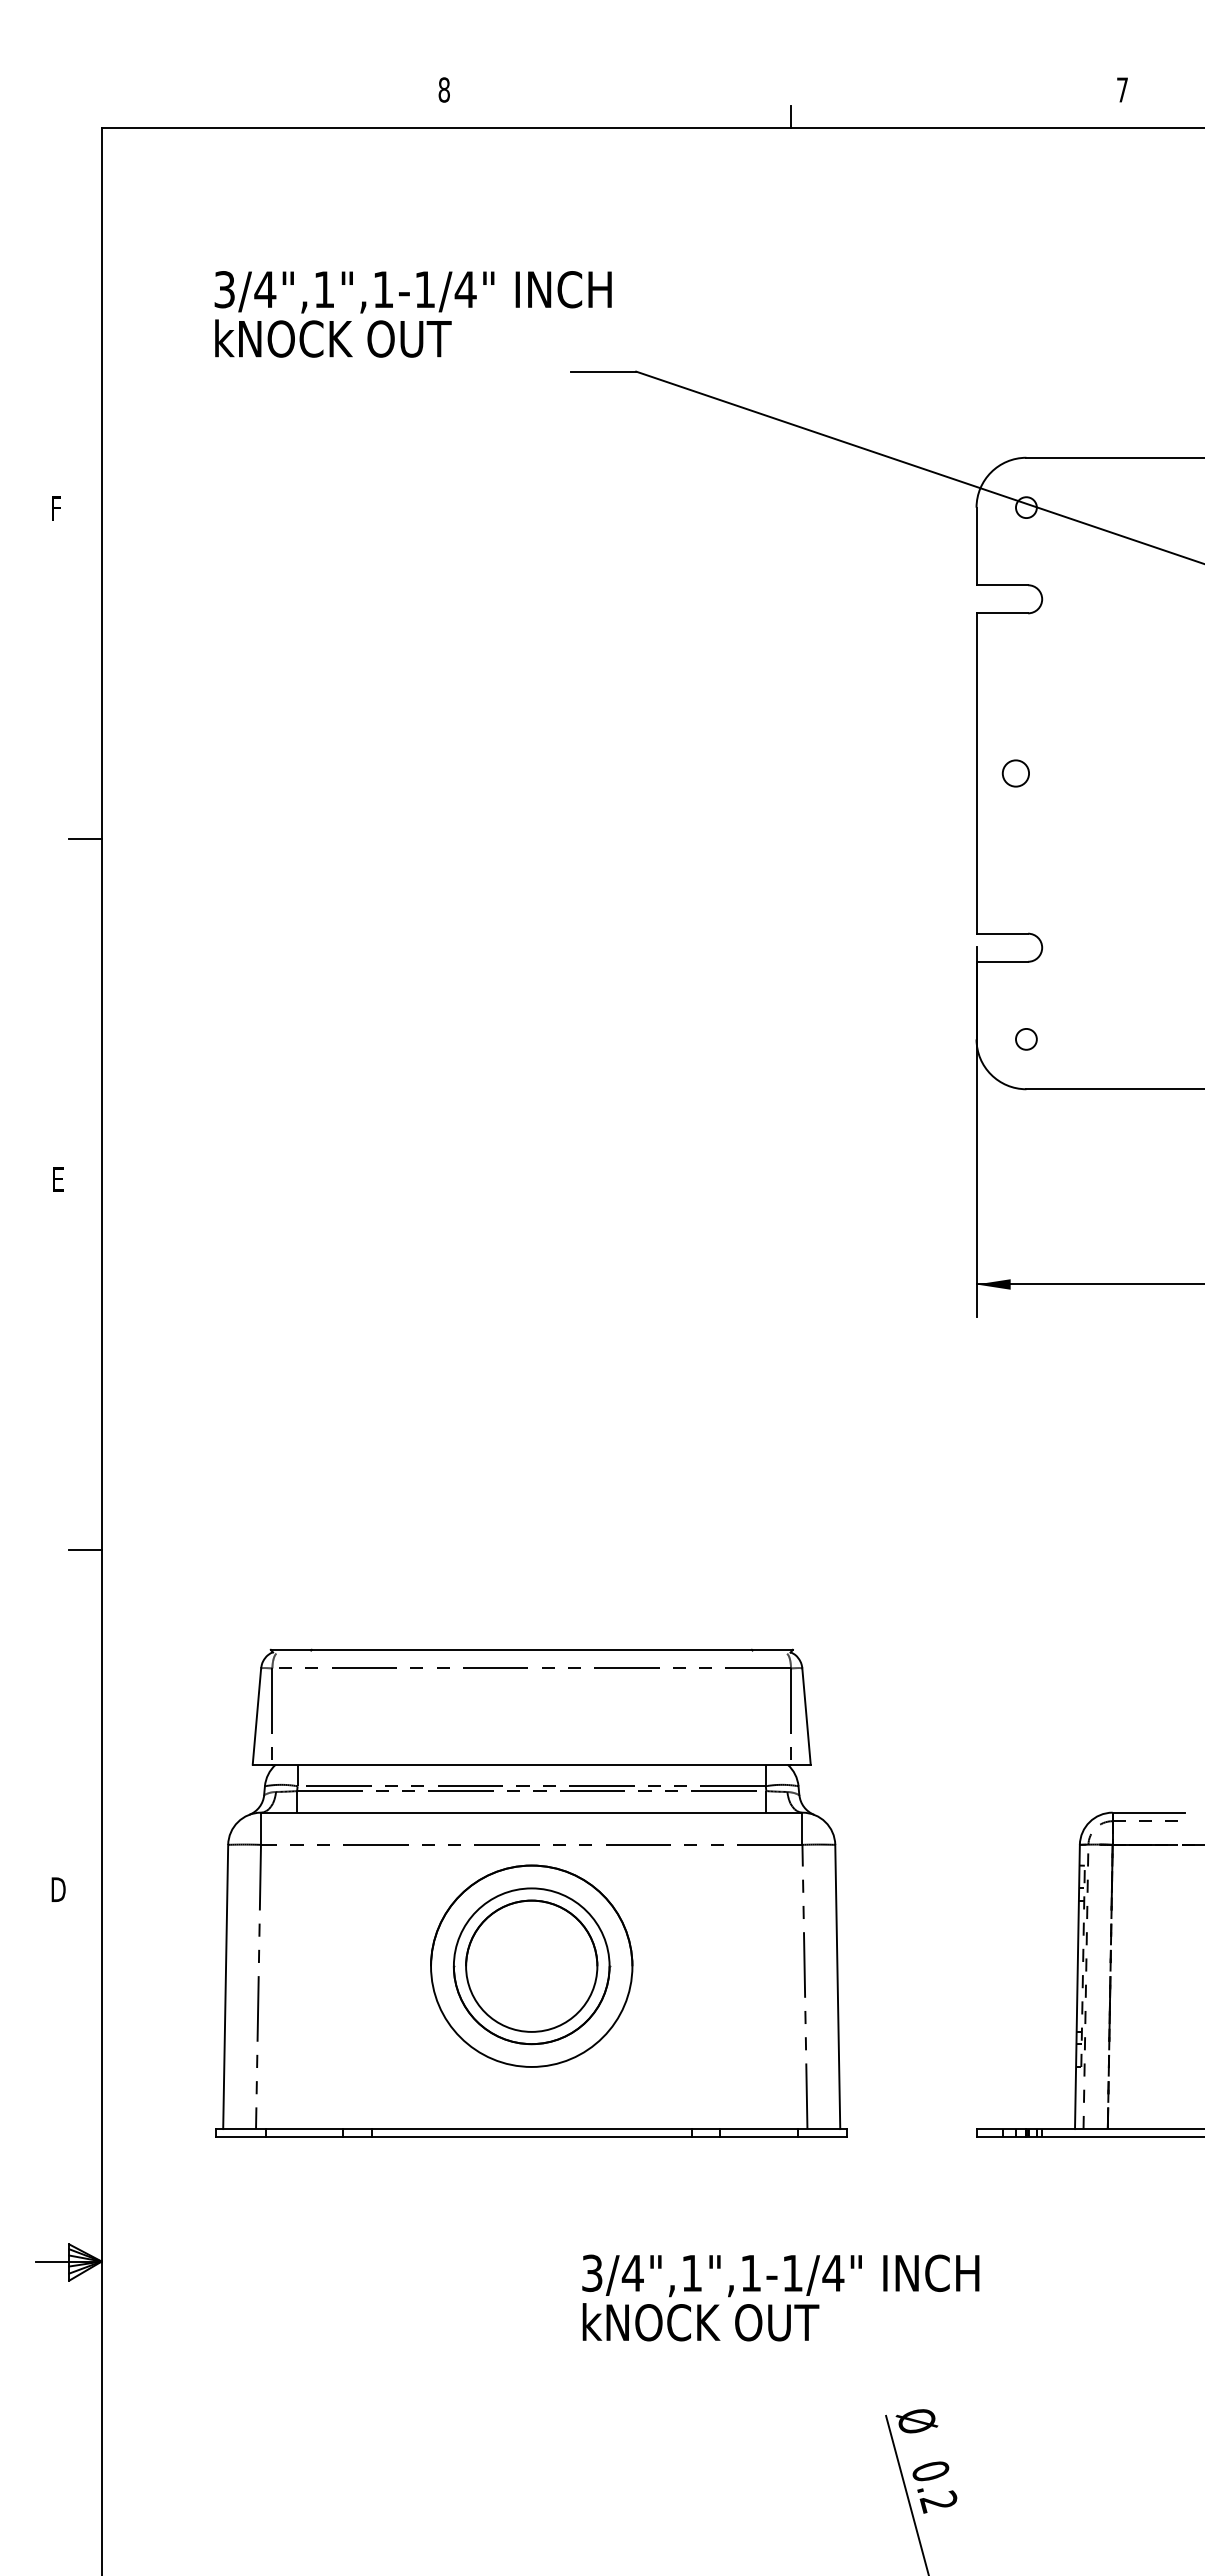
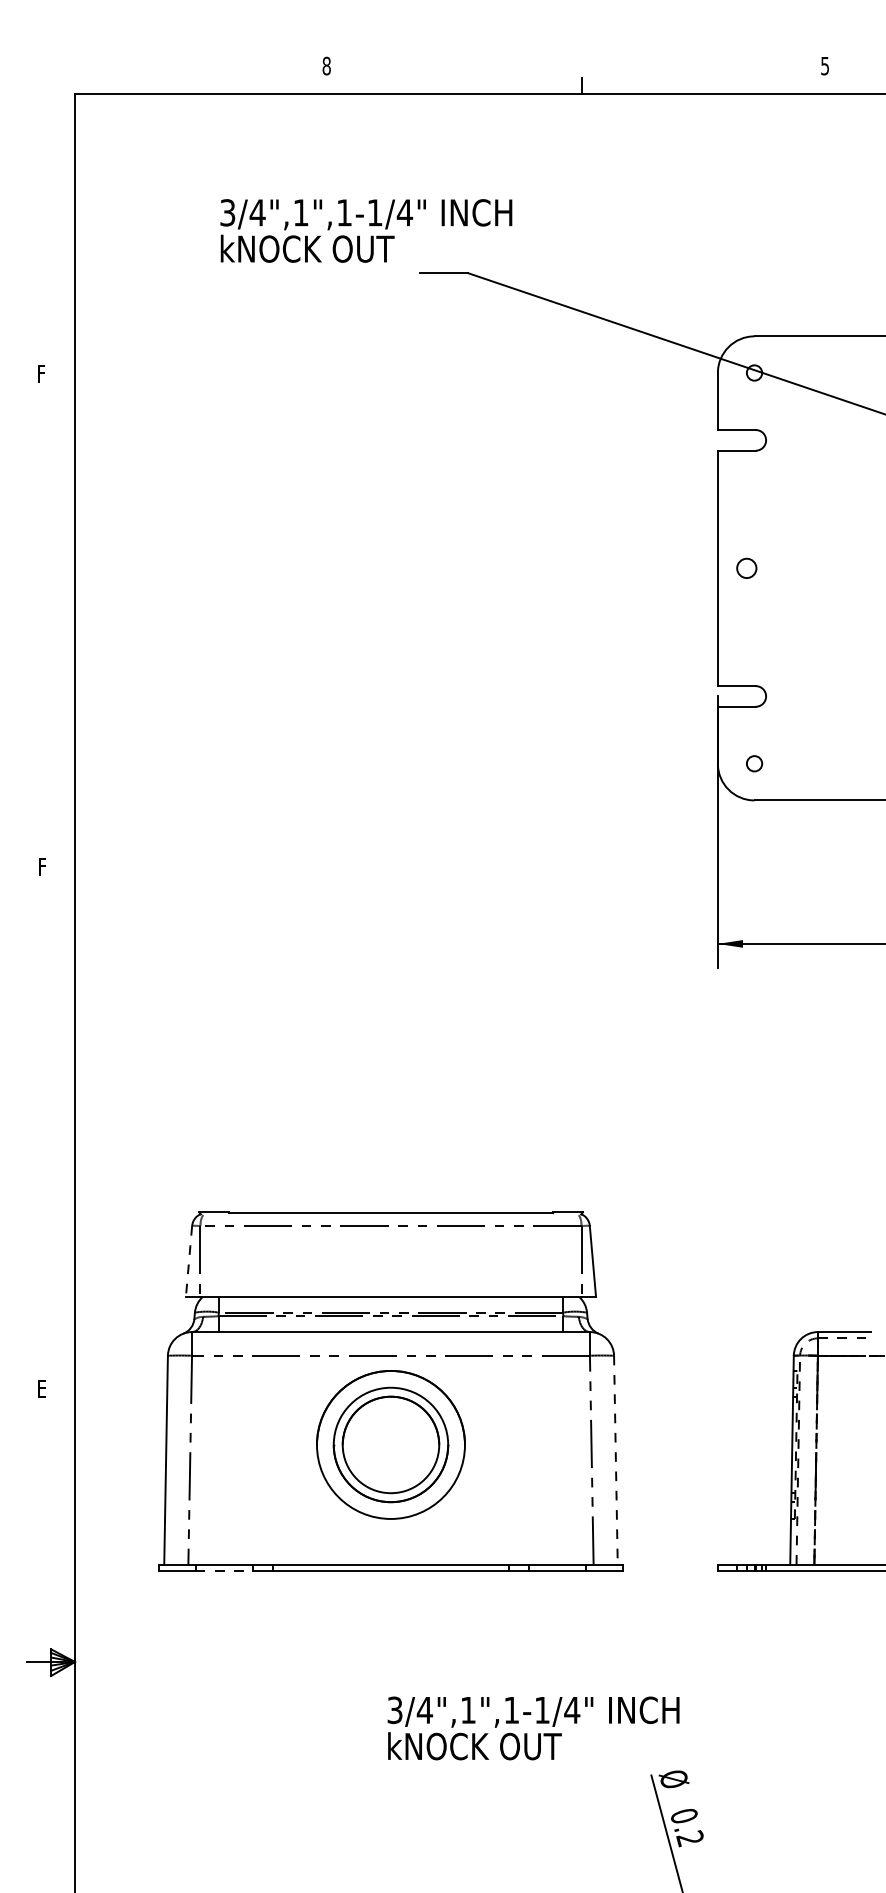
text: (1122, 89) -> (825, 65), 7 -> 5
text: (412, 314) -> (365, 231), moved
line: (84, 839) -> (62, 616), removed
text: (59, 1179) -> (43, 866), E -> F
line: (84, 1550) -> (62, 1139), removed
line: (256, 1717) -> (188, 1262), solid -> dashed
text: (58, 1889) -> (43, 1388), D -> E
line: (837, 1987) -> (615, 1460), solid -> dashed
line: (304, 2137) -> (223, 1570), solid -> dashed
text: (780, 2297) -> (533, 1728), moved

